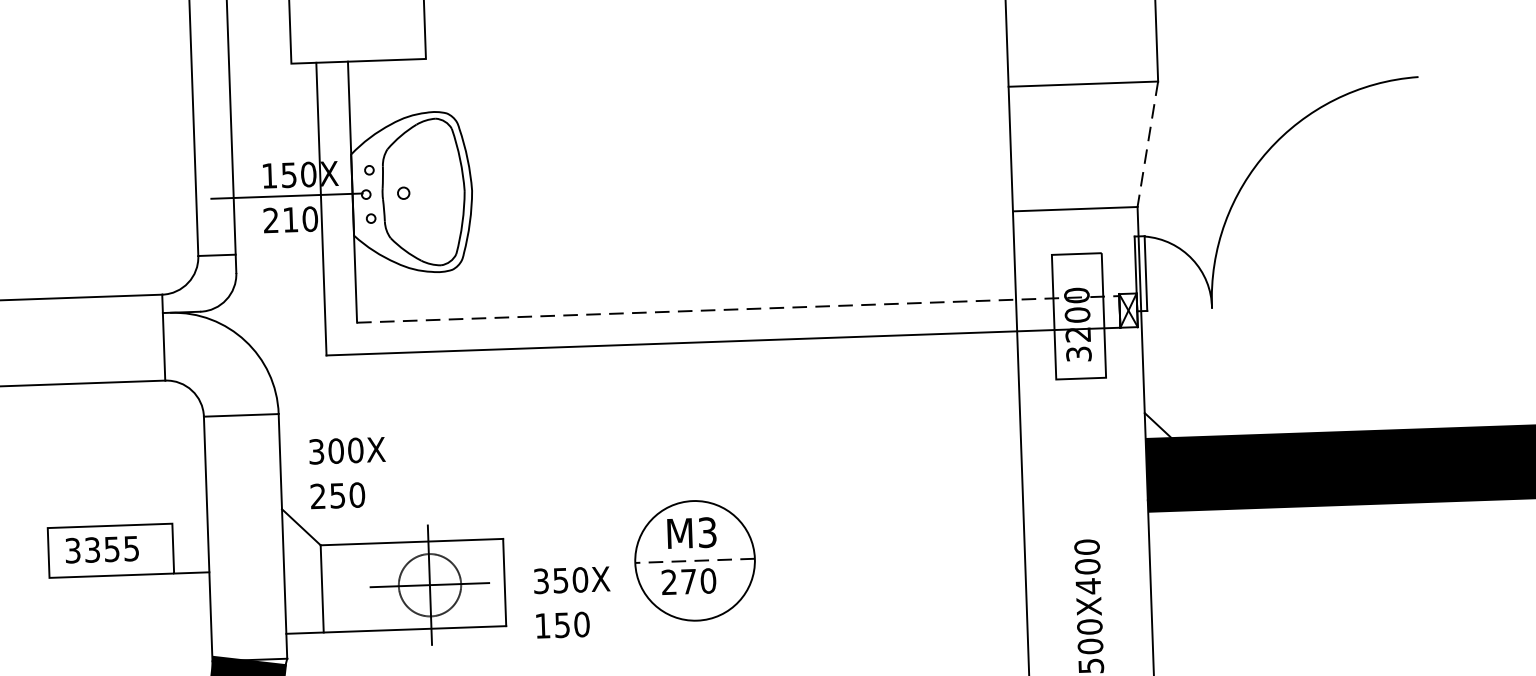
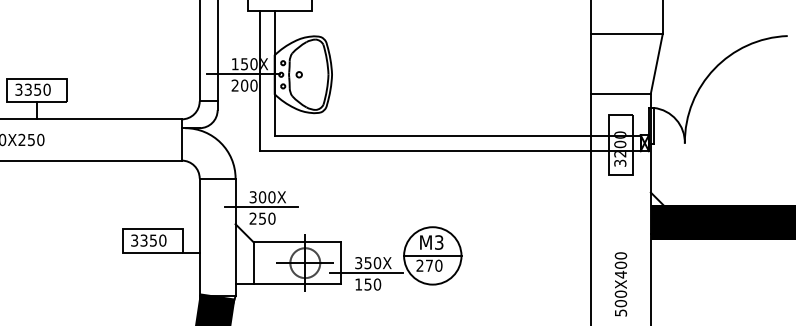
line: (1147, 145) -> (656, 64), dashed -> solid
text: (290, 219) -> (244, 85), 210 -> 200
line: (737, 310) -> (457, 136), dashed -> solid
line: (332, 472) -> (260, 207), added
text: (130, 548) -> (162, 240), 3355 -> 3350
line: (694, 560) -> (432, 255), dashed -> solid
line: (558, 602) -> (366, 273), added

